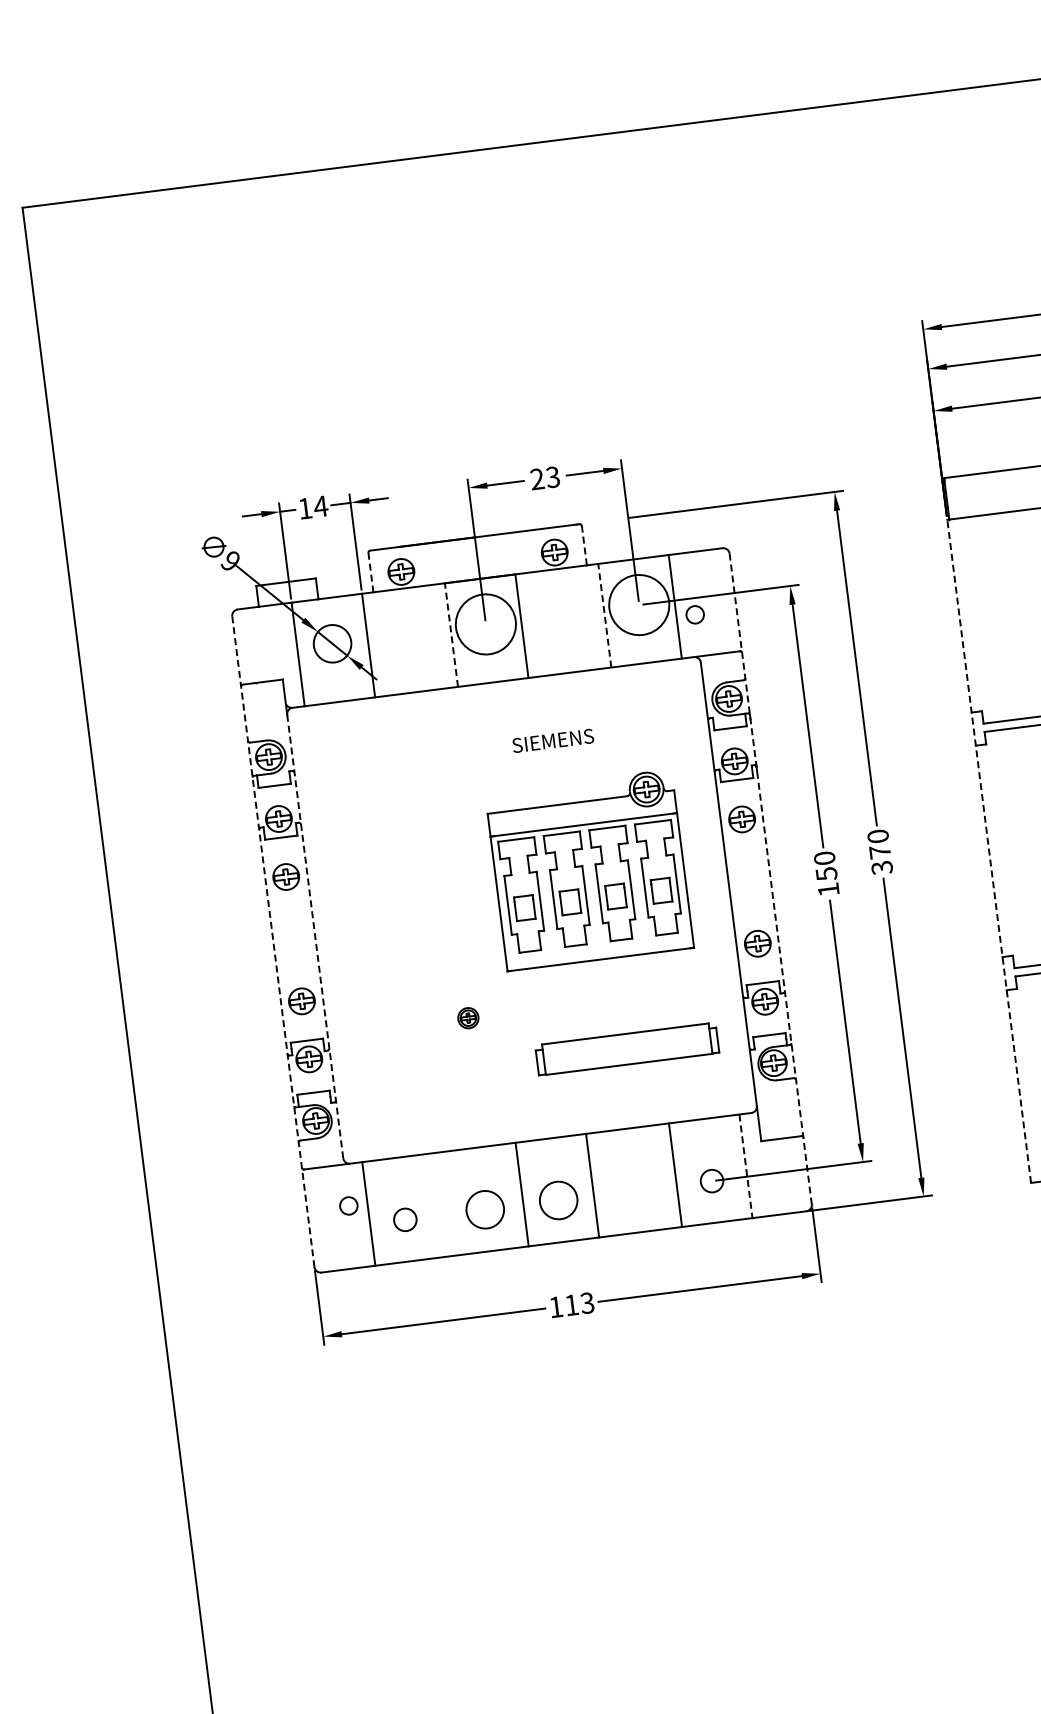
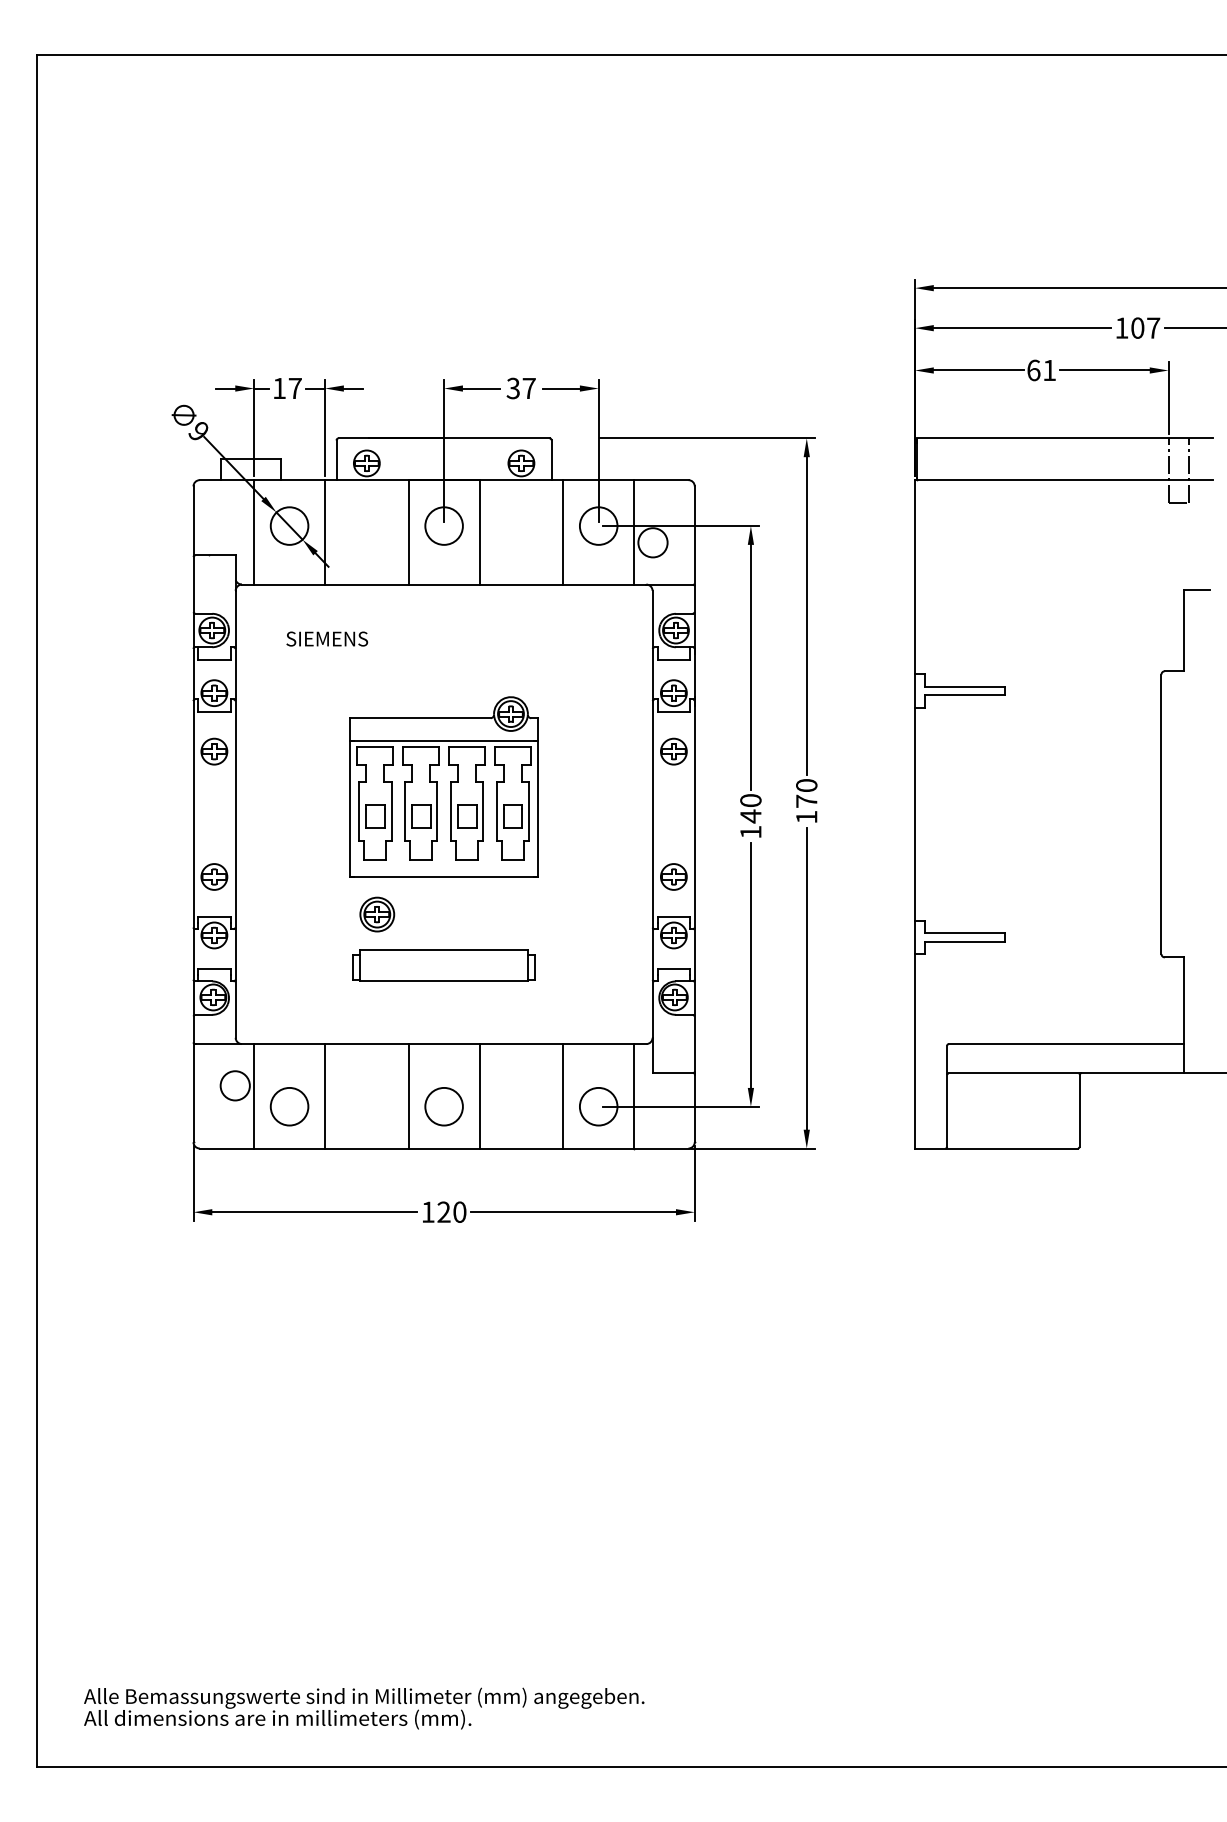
text: (544, 478) -> (520, 388), 23 -> 37
text: (321, 506) -> (295, 388), 14 -> 17
line: (584, 545) -> (551, 460), dashed -> solid
line: (370, 572) -> (336, 460), dashed -> solid
circle: (638, 604) -> (598, 525), size x0.62
line: (605, 614) -> (563, 531), dashed -> solid
circle: (694, 614) -> (652, 542), size x1.67
circle: (485, 623) -> (443, 525), size x0.62
line: (451, 634) -> (408, 531), dashed -> solid
text: (553, 740) -> (327, 638), moved
line: (989, 850) -> (915, 813), dashed -> solid
text: (881, 867) -> (806, 816), 370 -> 170
part: (588, 869) -> (443, 786), moved
text: (826, 874) -> (750, 816), 150 -> 140
line: (770, 879) -> (694, 814), dashed -> solid
line: (315, 936) -> (235, 814), dashed -> solid
line: (273, 941) -> (193, 814), dashed -> solid
part: (468, 1018) -> (377, 914), size x1.67
part: (626, 1049) -> (443, 965), moved
line: (746, 1166) -> (634, 1096), dashed -> solid
circle: (711, 1180) -> (598, 1106), size x1.67
circle: (348, 1205) -> (234, 1085), size x1.67
line: (439, 1205) -> (325, 1096), added
circle: (484, 1209) -> (369, 1106), removed
circle: (405, 1219) -> (289, 1106), size x1.67
text: (579, 1303) -> (451, 1211), 113 -> 120

